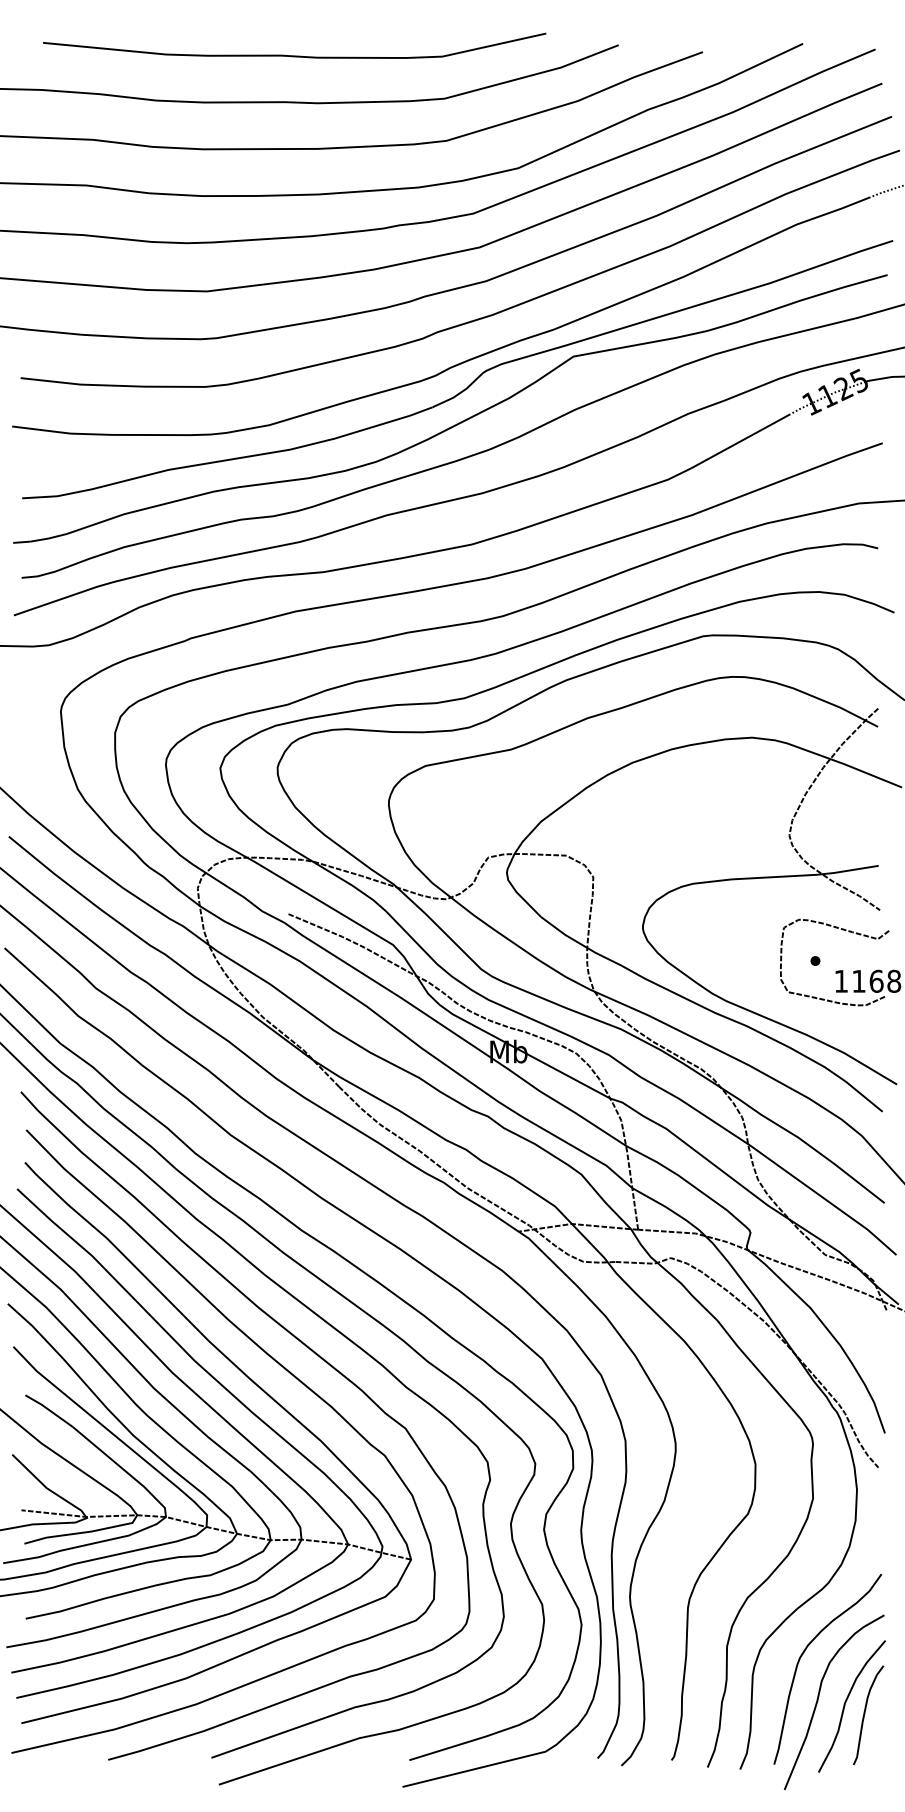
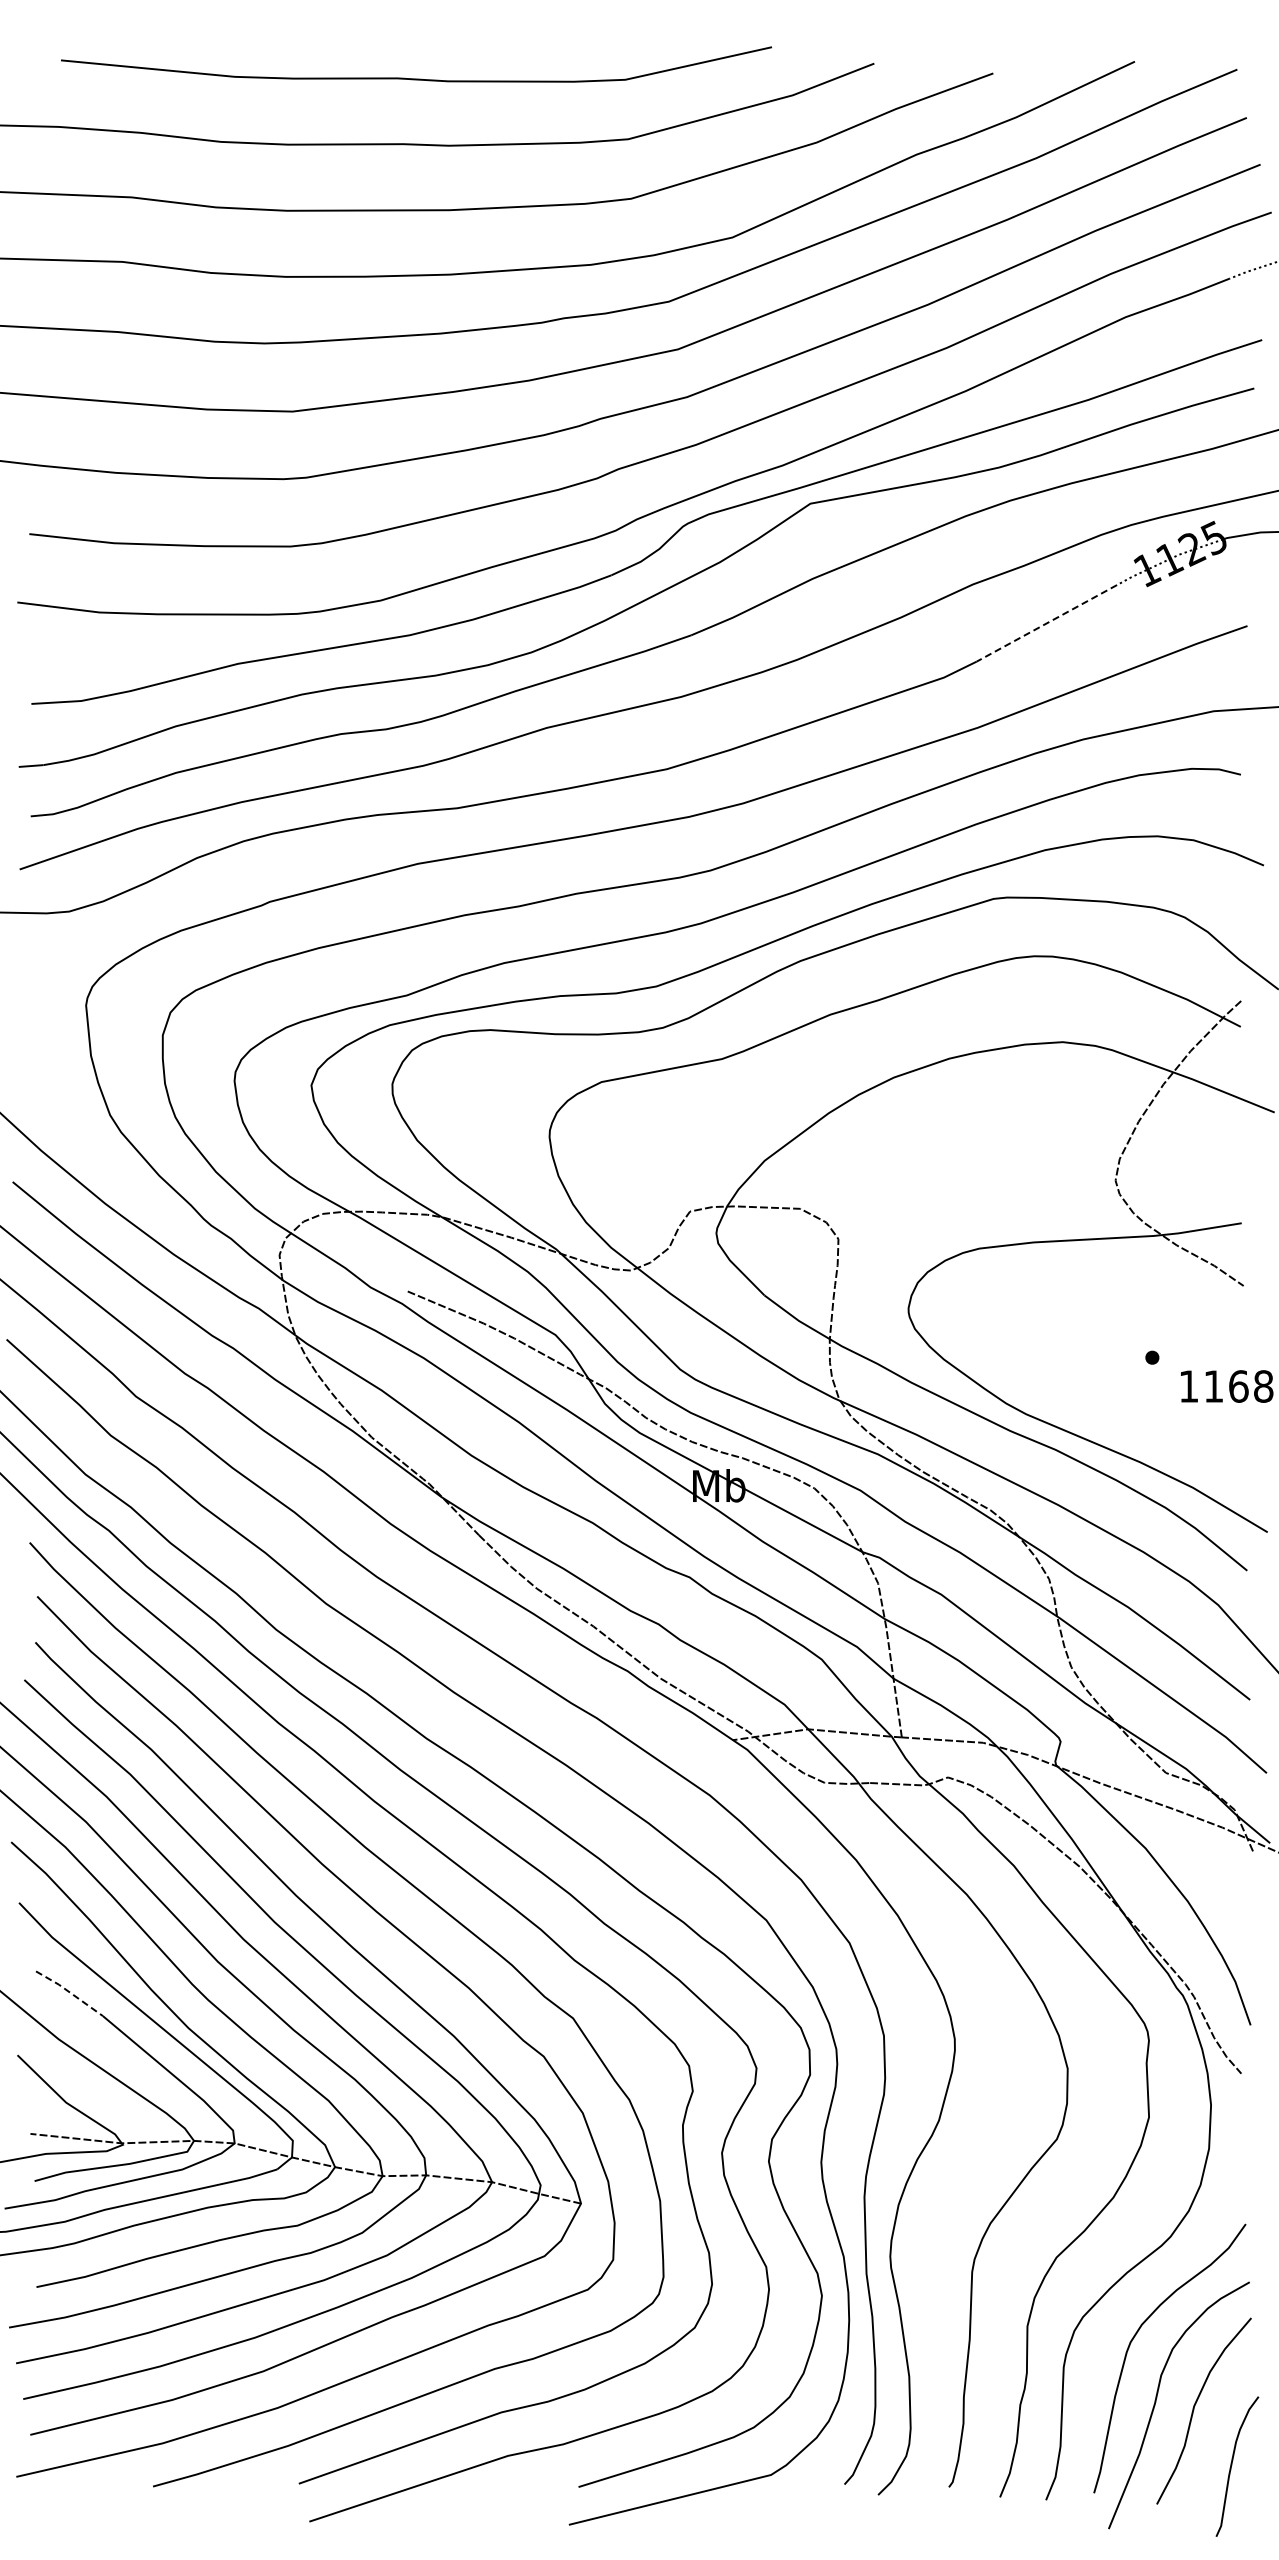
line: (740, 441) -> (1046, 623), solid -> dashed
curve: (843, 930) -> (1191, 1314), removed
line: (49, 1410) -> (69, 1992), solid -> dashed
curve: (865, 1714) -> (1232, 2465), moved

